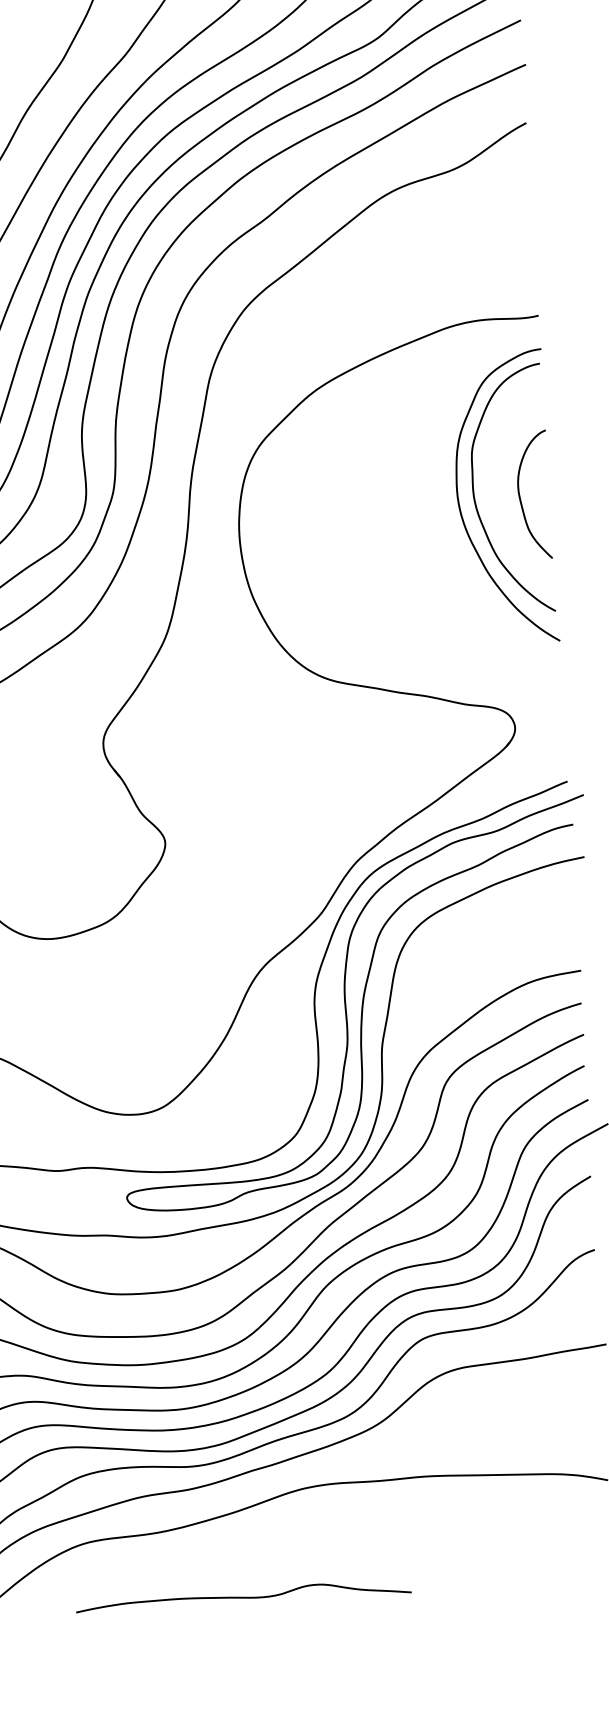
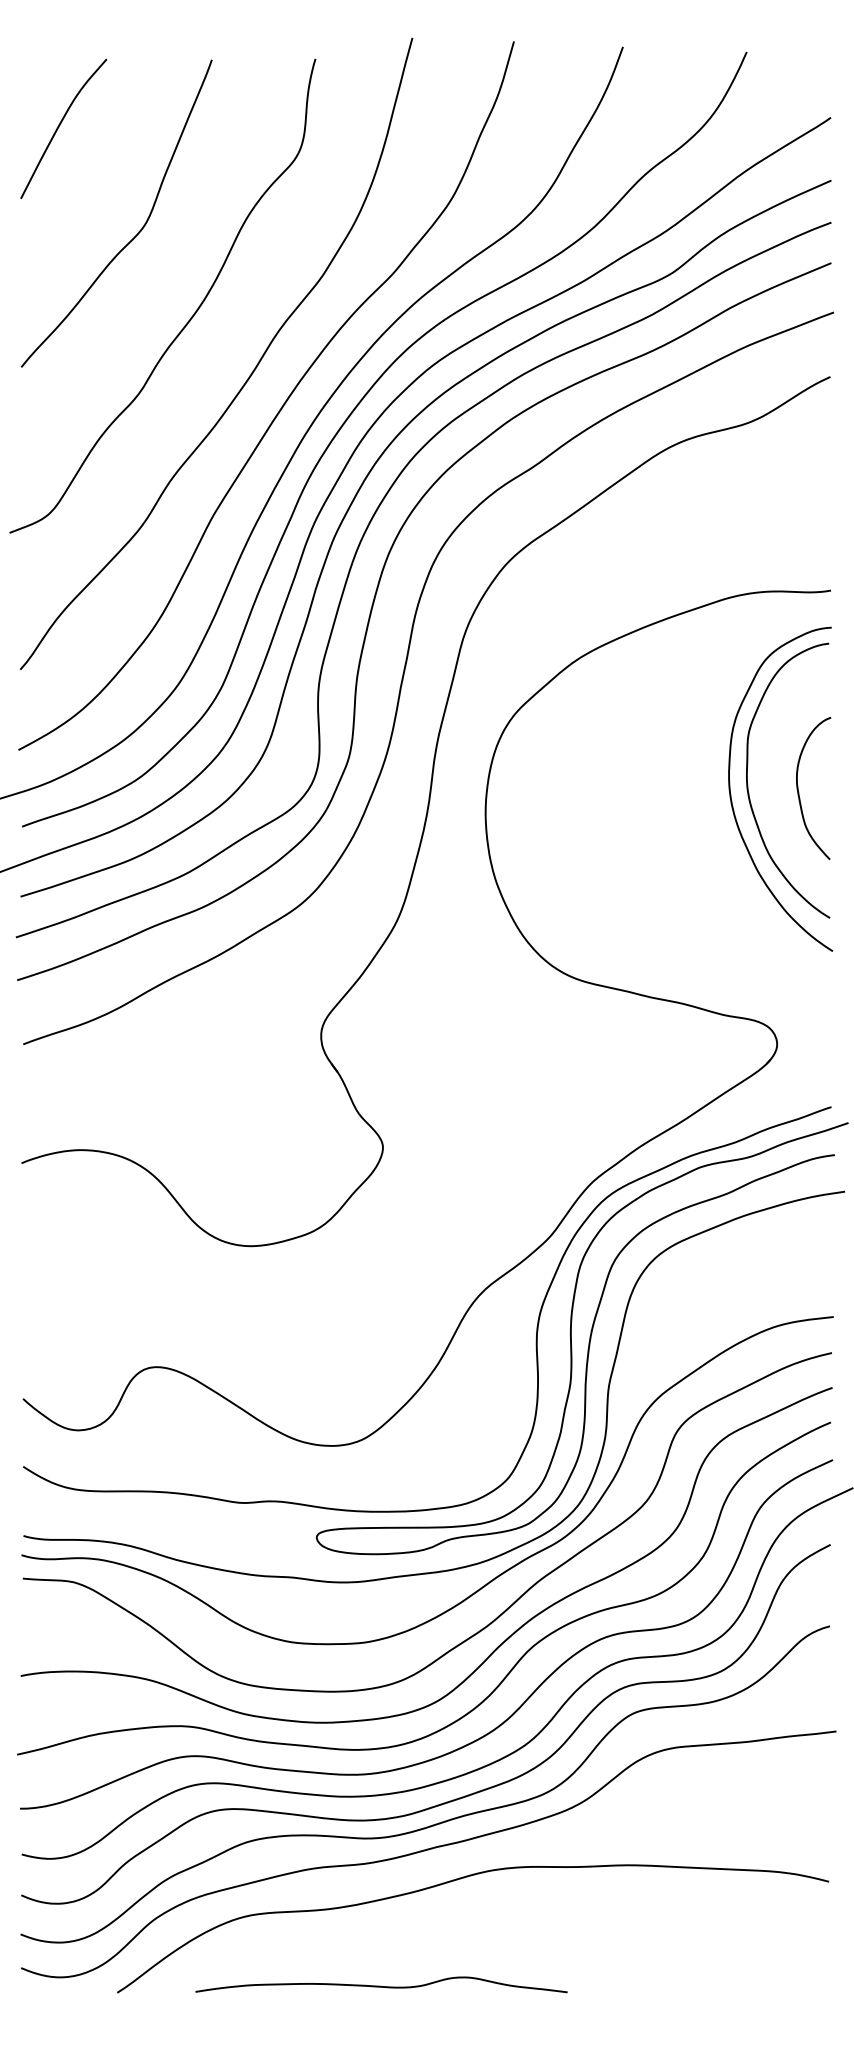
curve: (242, 1596) -> (380, 1985), moved

